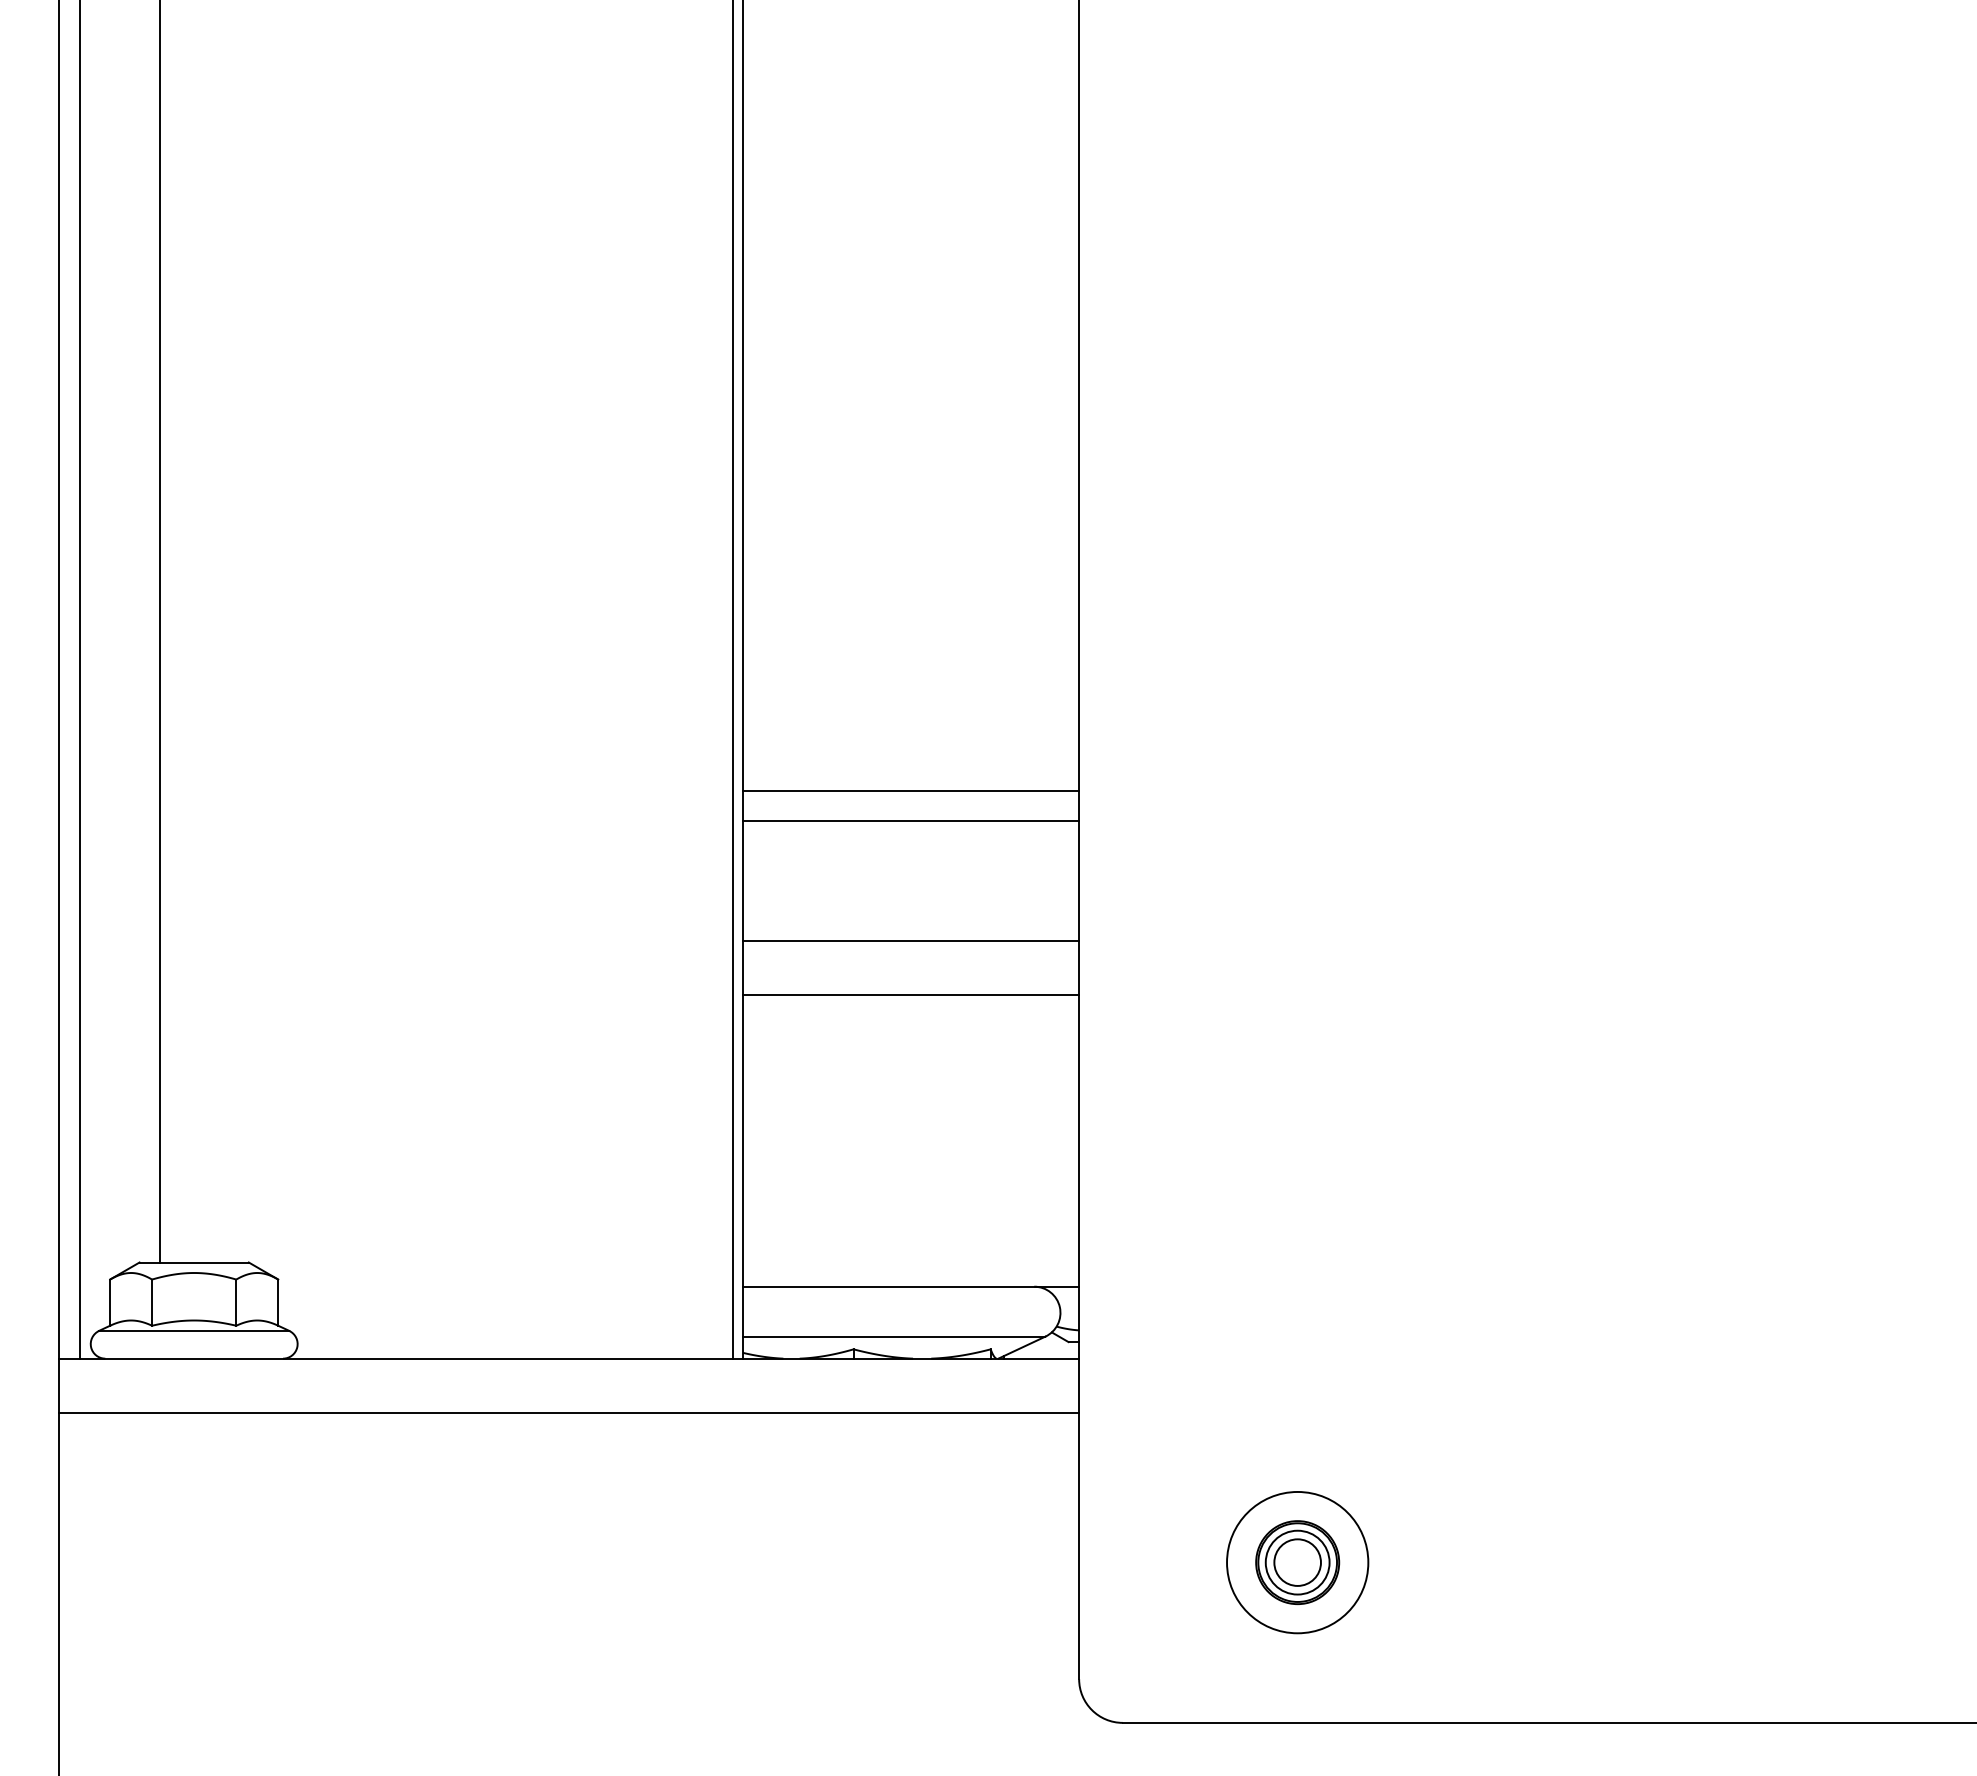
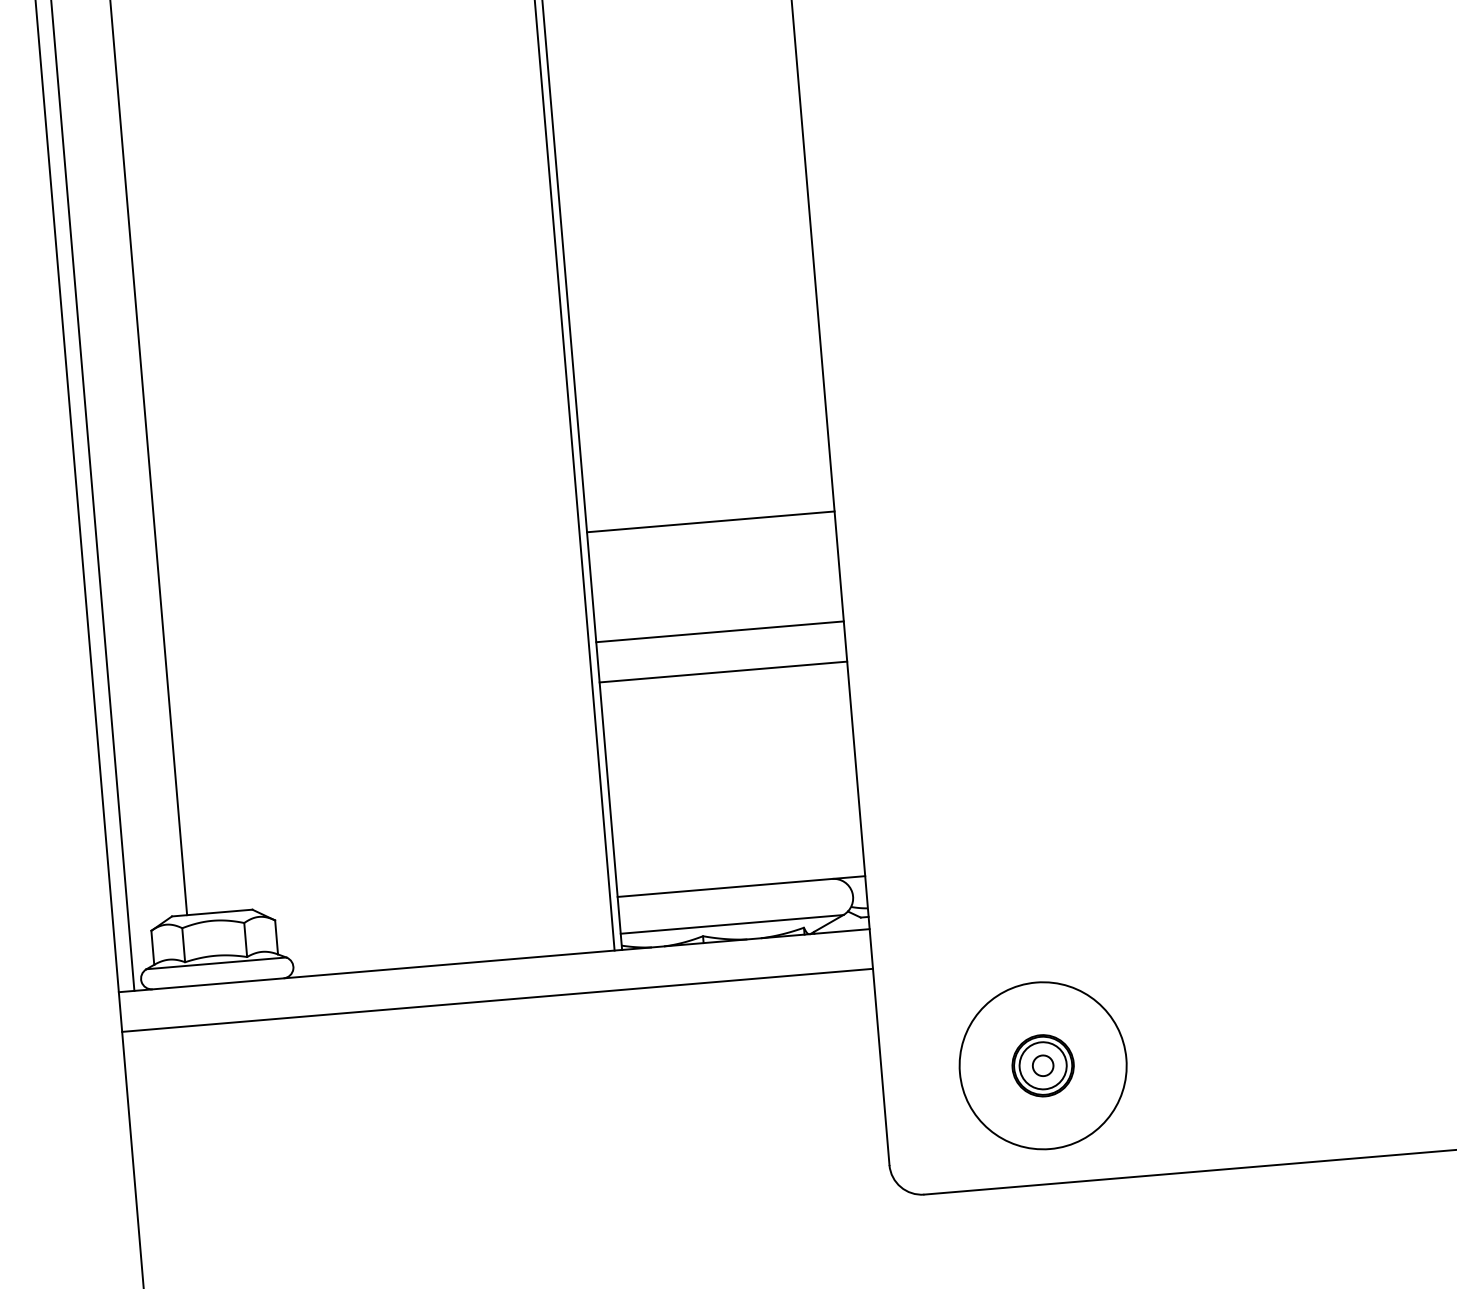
line: (910, 820) -> (712, 543), removed
circle: (1297, 1562) -> (1043, 1065), size x0.6
circle: (1297, 1562) -> (1043, 1065), size x1.6

